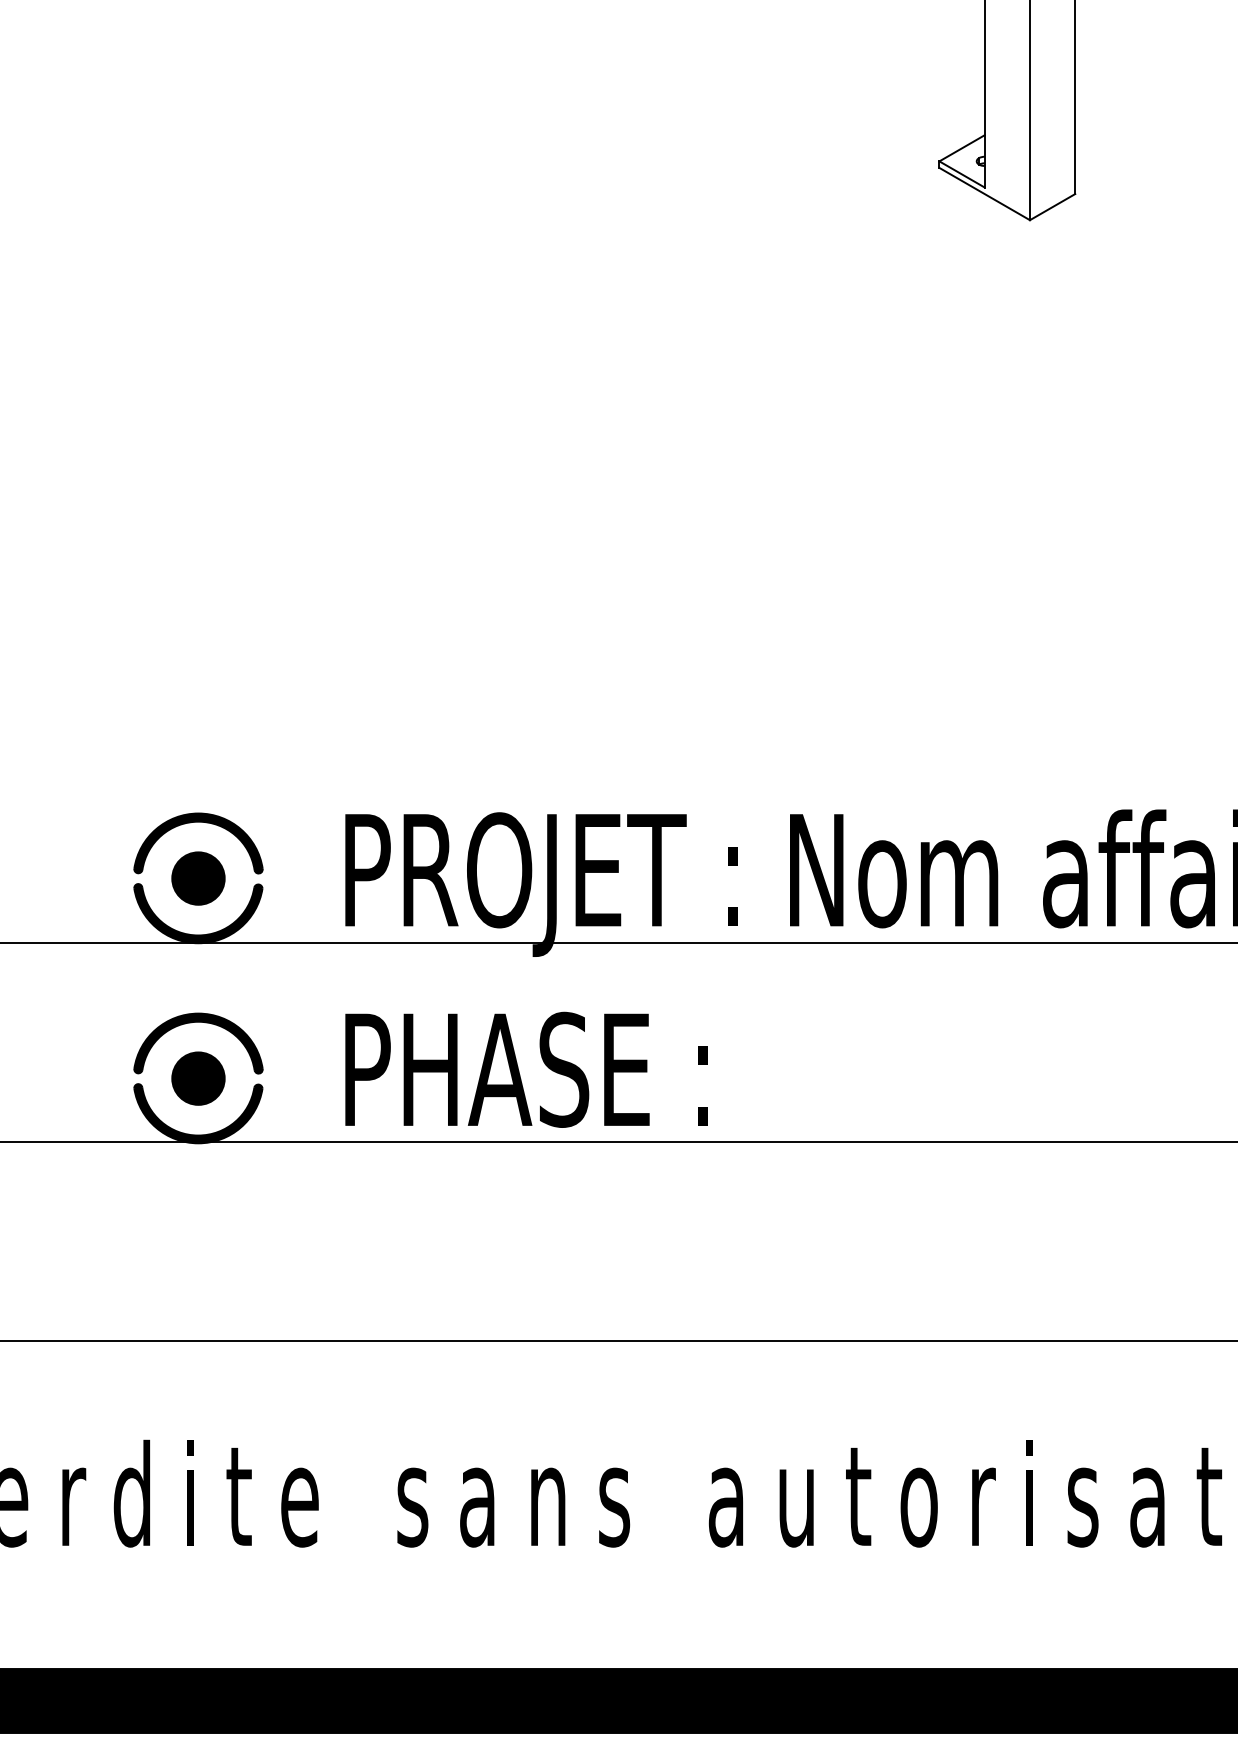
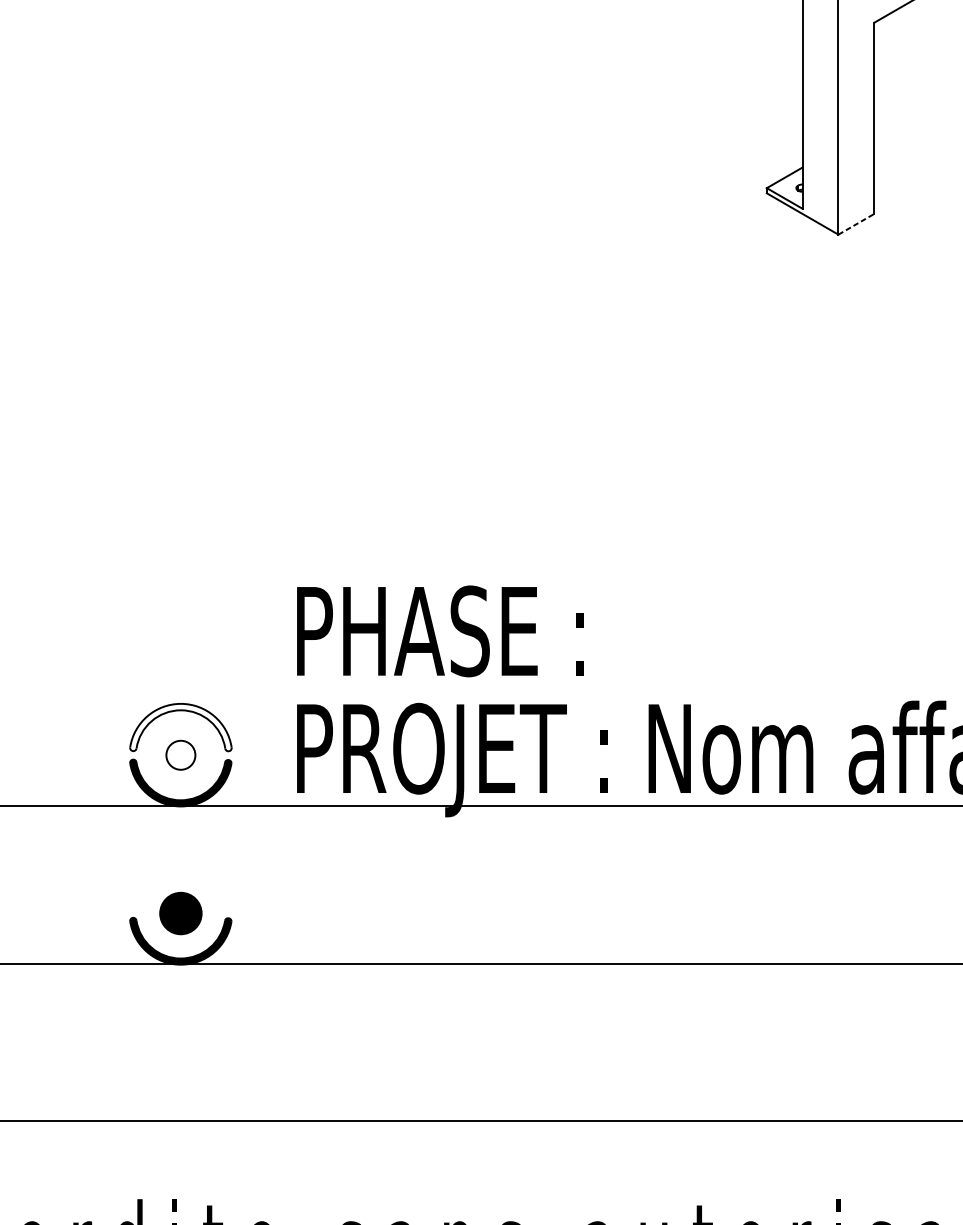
line: (1053, 206) -> (857, 223), solid -> dashed
fill: (198, 843) -> (180, 727), removed
part: (198, 878) -> (180, 755), size x0.7
part: (198, 1022) -> (180, 869), removed
text: (526, 1069) -> (440, 631), moved

